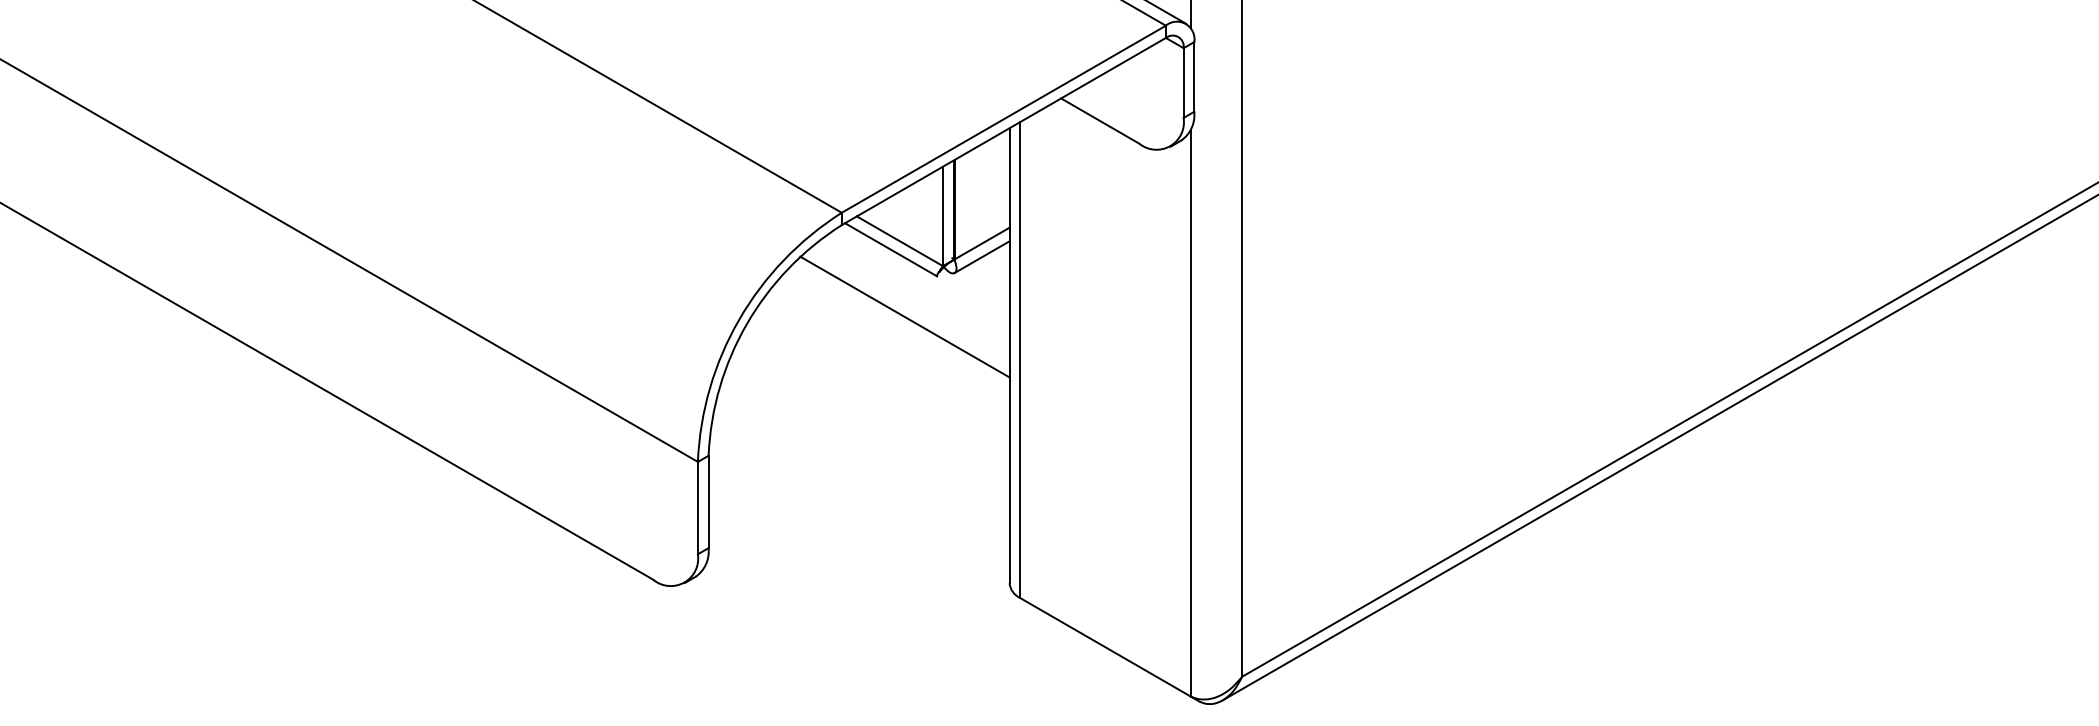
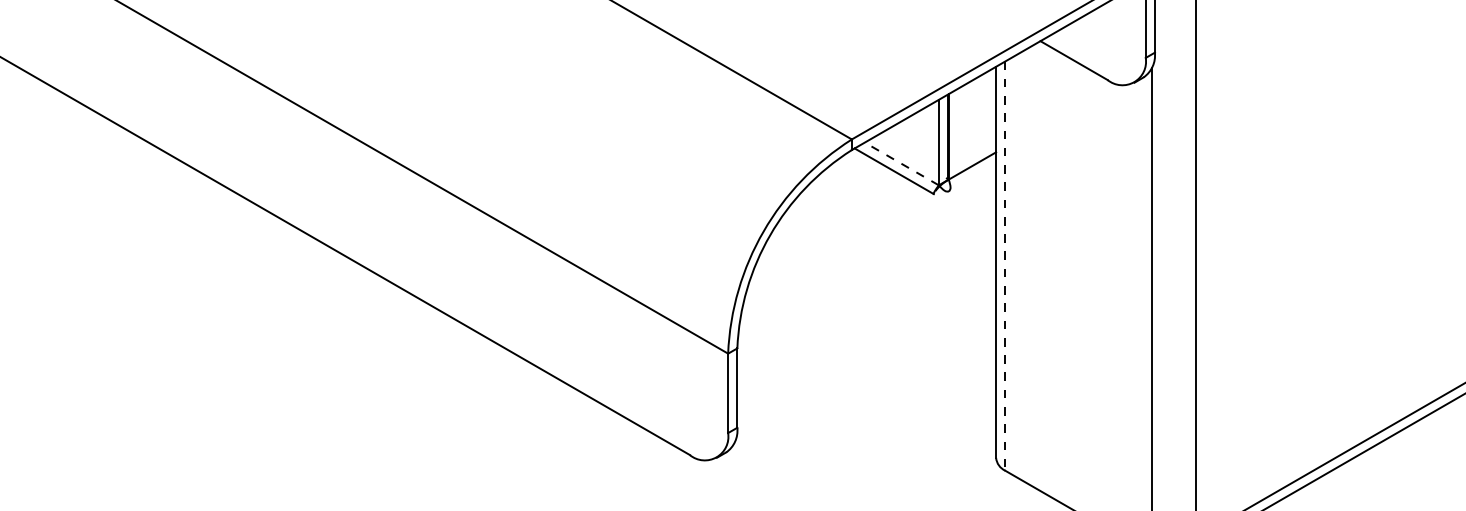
line: (899, 241) -> (901, 164), solid -> dashed
line: (981, 257) -> (971, 177), removed
line: (904, 316) -> (905, 228), removed
line: (1020, 360) -> (1005, 266), solid -> dashed

